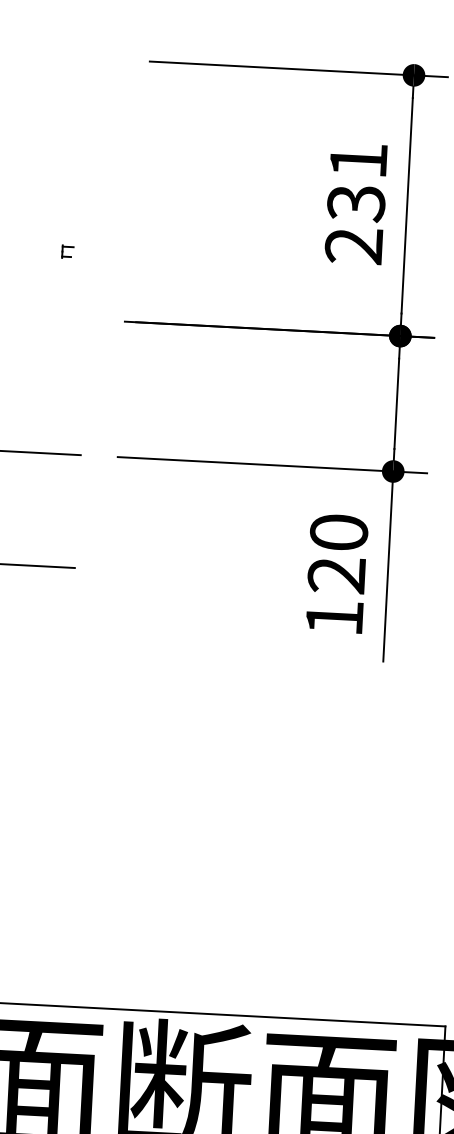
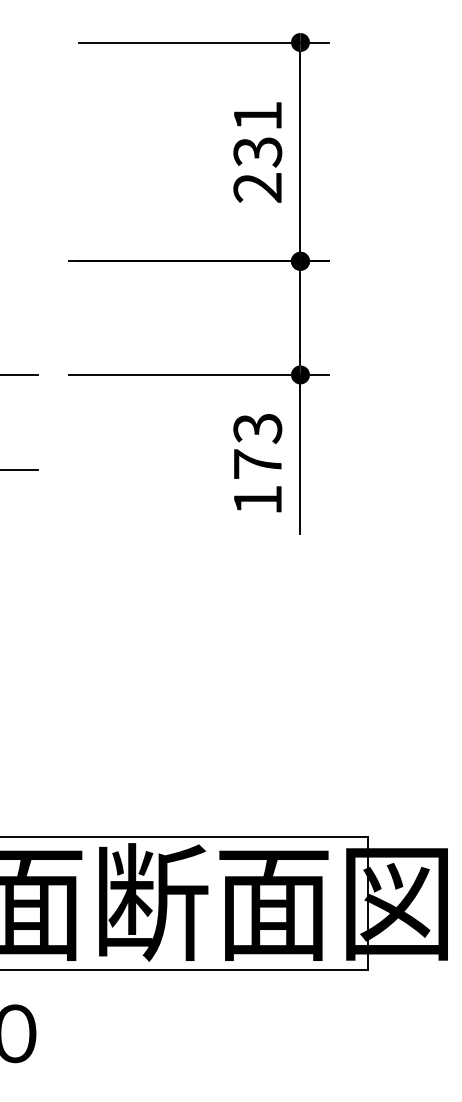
part: (67, 252) -> (18, 205), removed
text: (337, 554) -> (257, 446), 120 -> 173

